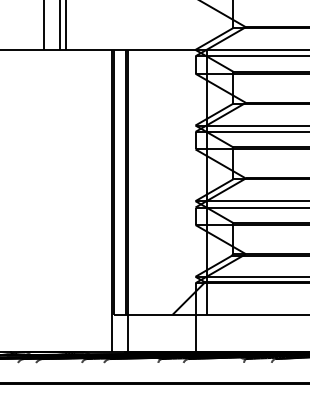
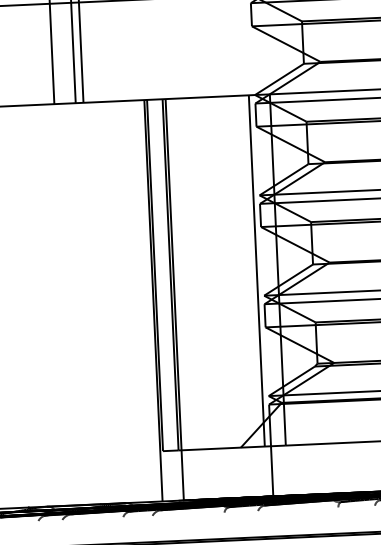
line: (190, 181) -> (256, 269), added

